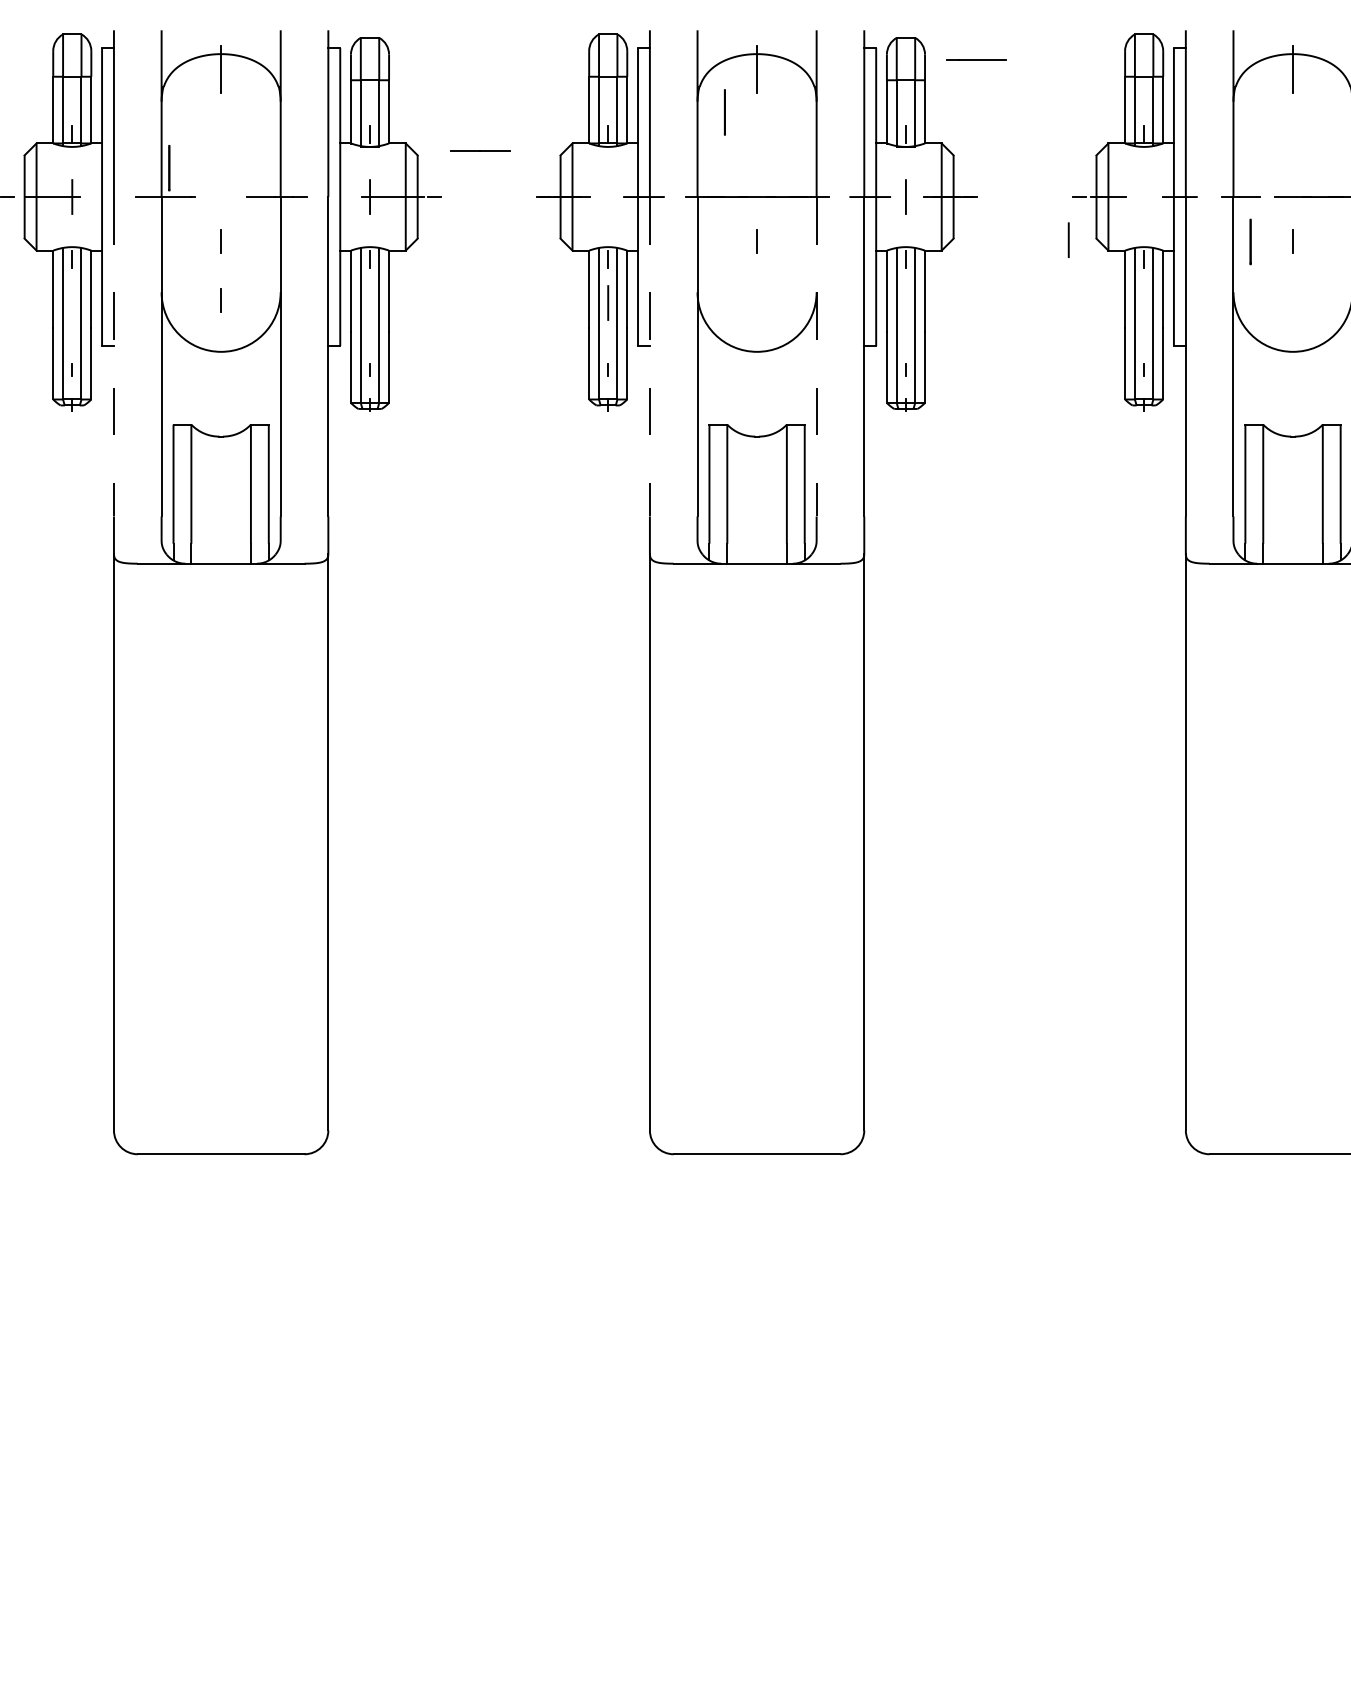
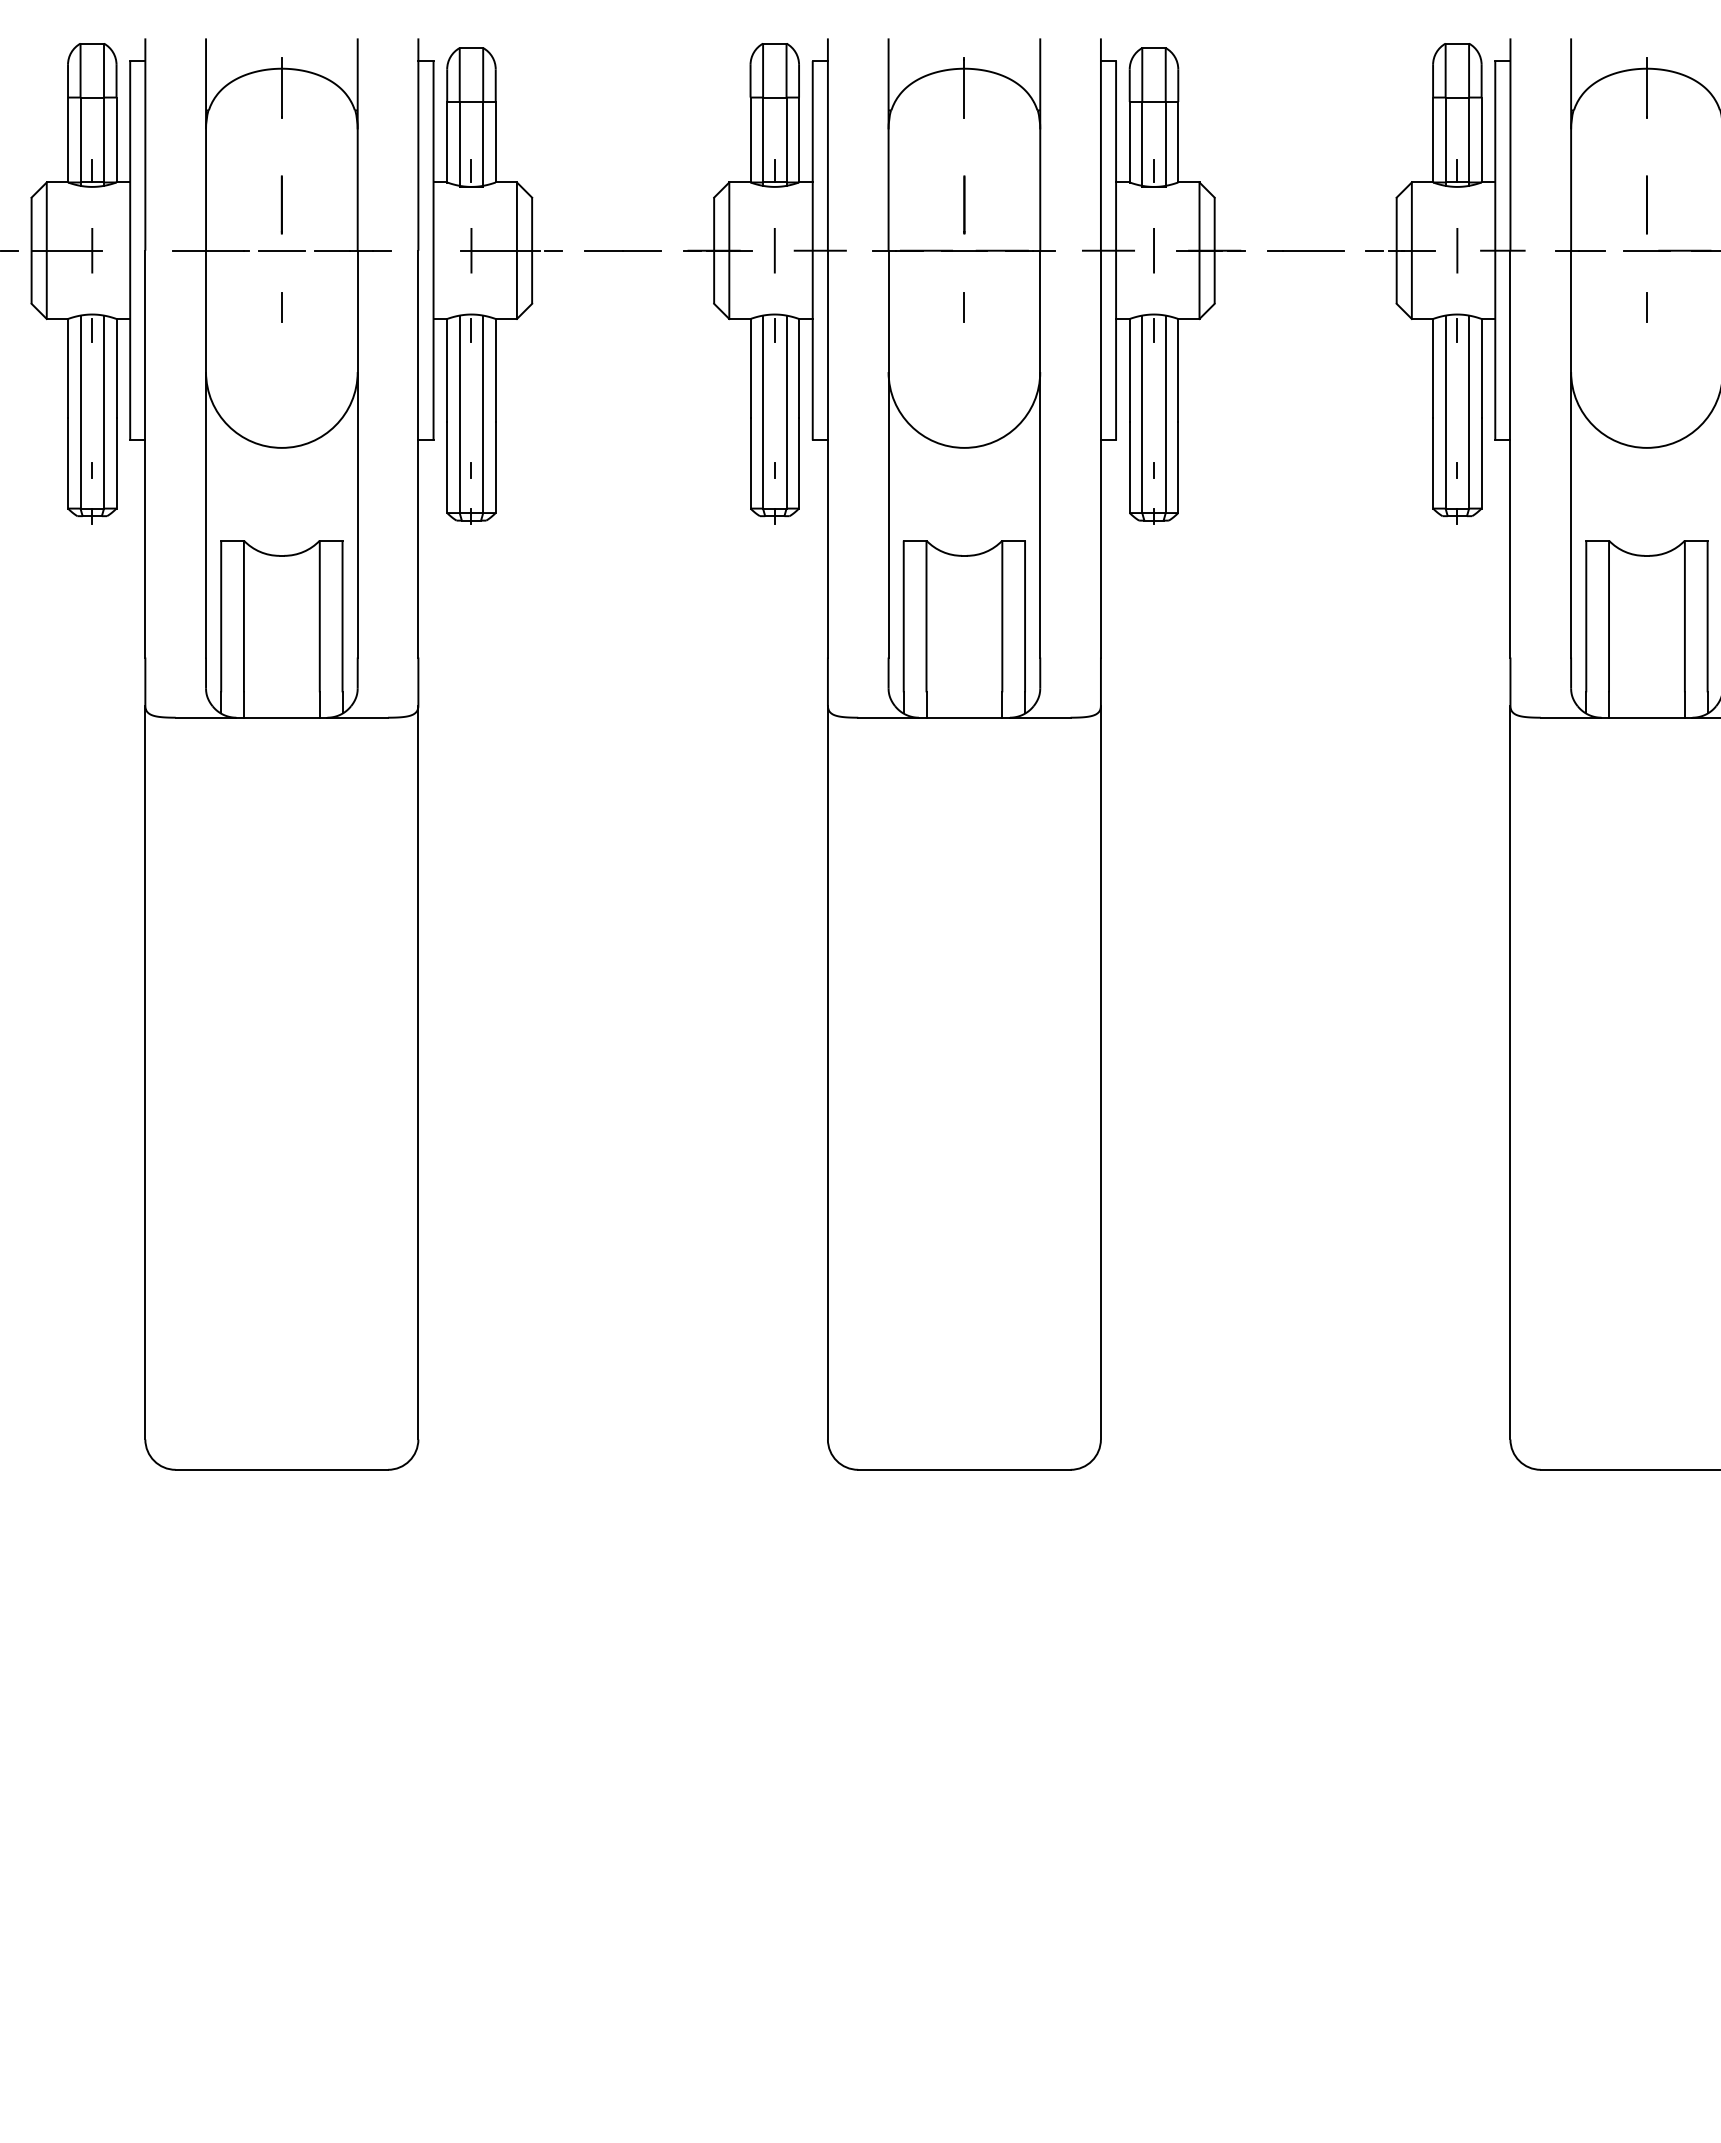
line: (976, 60) -> (1305, 250), moved
line: (724, 112) -> (964, 204), moved
line: (479, 151) -> (622, 250), moved
line: (169, 167) -> (281, 204), moved
line: (220, 196) -> (281, 250), added
line: (1068, 240) -> (1457, 250), moved
line: (1250, 241) -> (1646, 204), moved
line: (220, 300) -> (281, 382), removed
line: (607, 302) -> (774, 250), moved
line: (114, 357) -> (145, 454), dashed -> solid
line: (649, 357) -> (827, 454), dashed -> solid
line: (816, 357) -> (1040, 454), dashed -> solid

